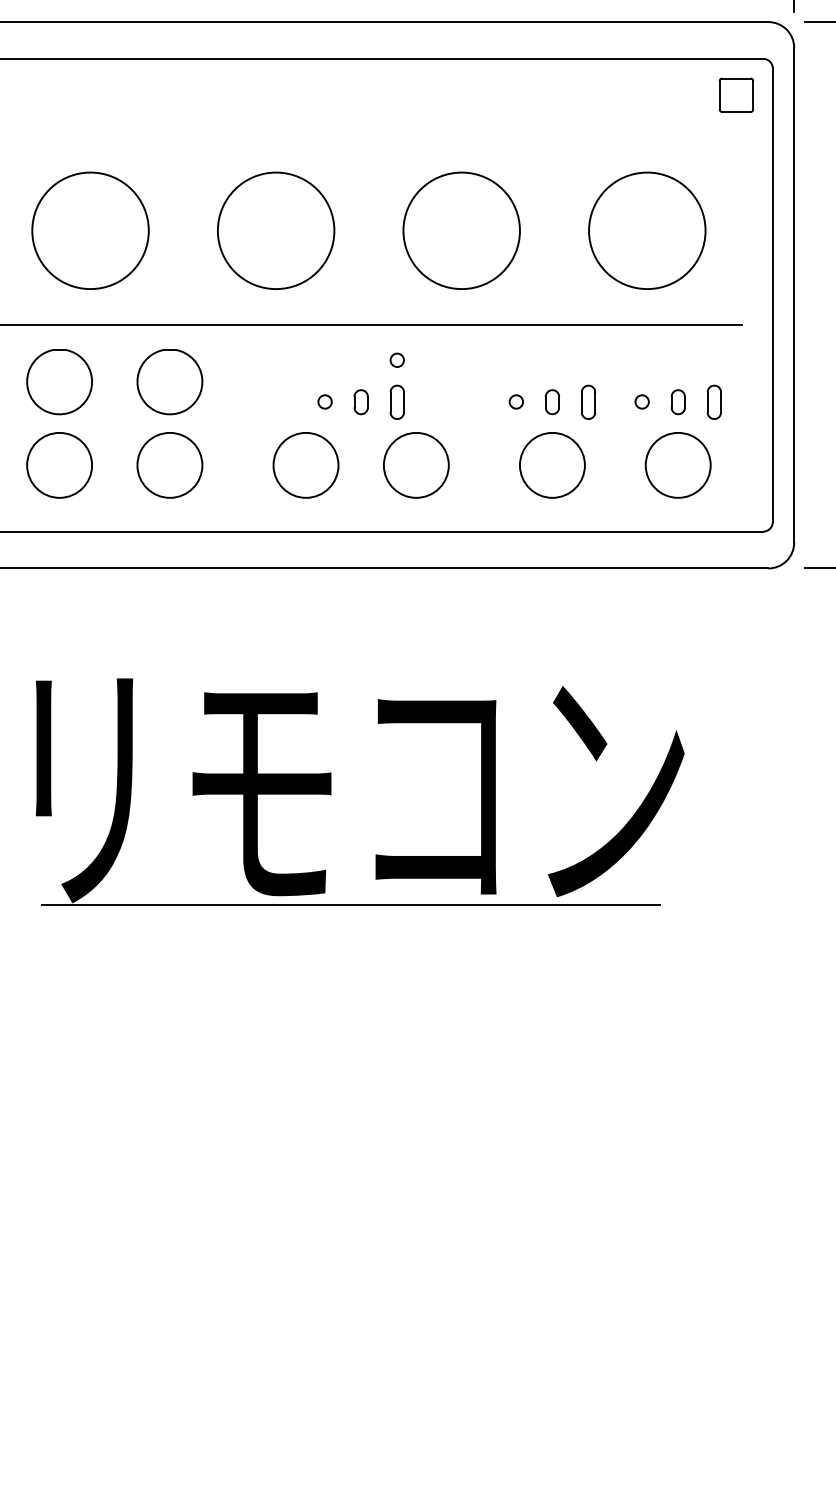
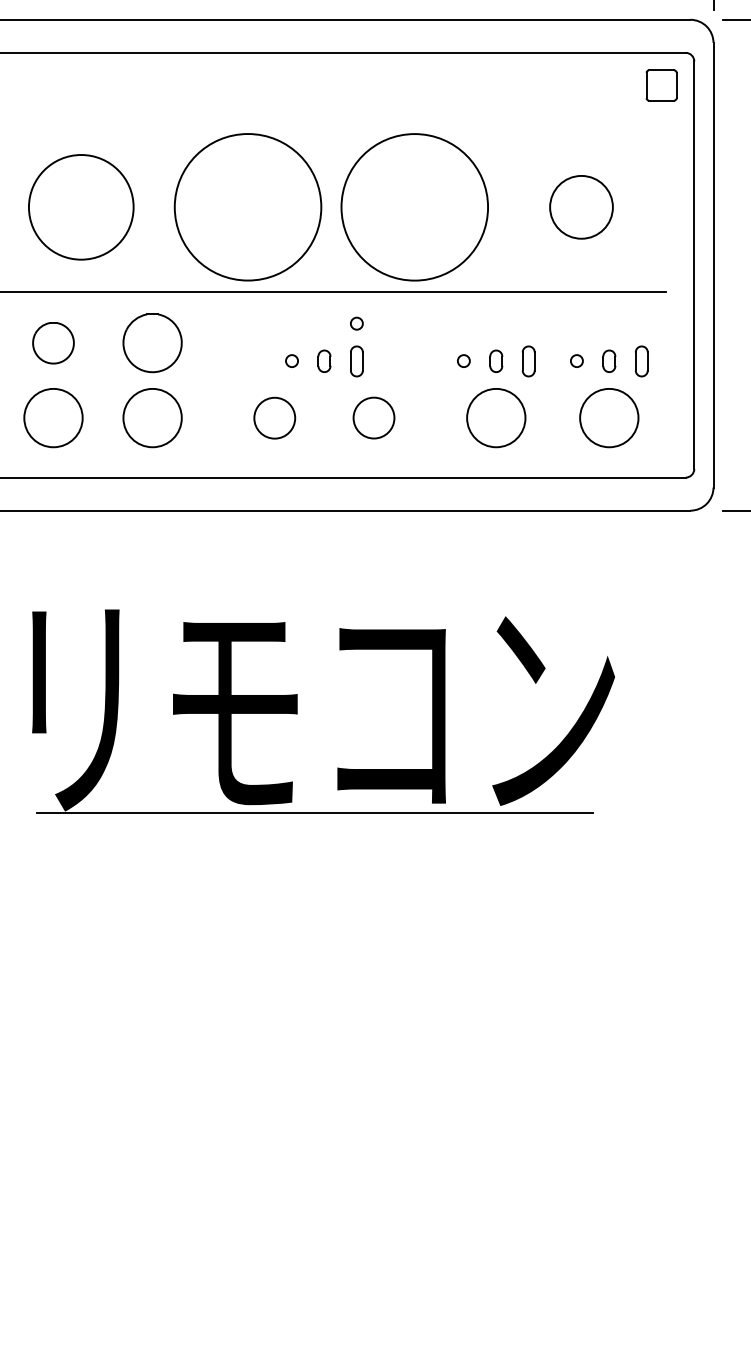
circle: (275, 231) -> (247, 207), size x1.4
circle: (461, 231) -> (414, 207), size x1.4
circle: (647, 231) -> (581, 207), size x0.6
part: (59, 382) -> (53, 343), size x0.7
circle: (415, 464) -> (373, 417), size x0.7
circle: (305, 465) -> (274, 418), size x0.7

